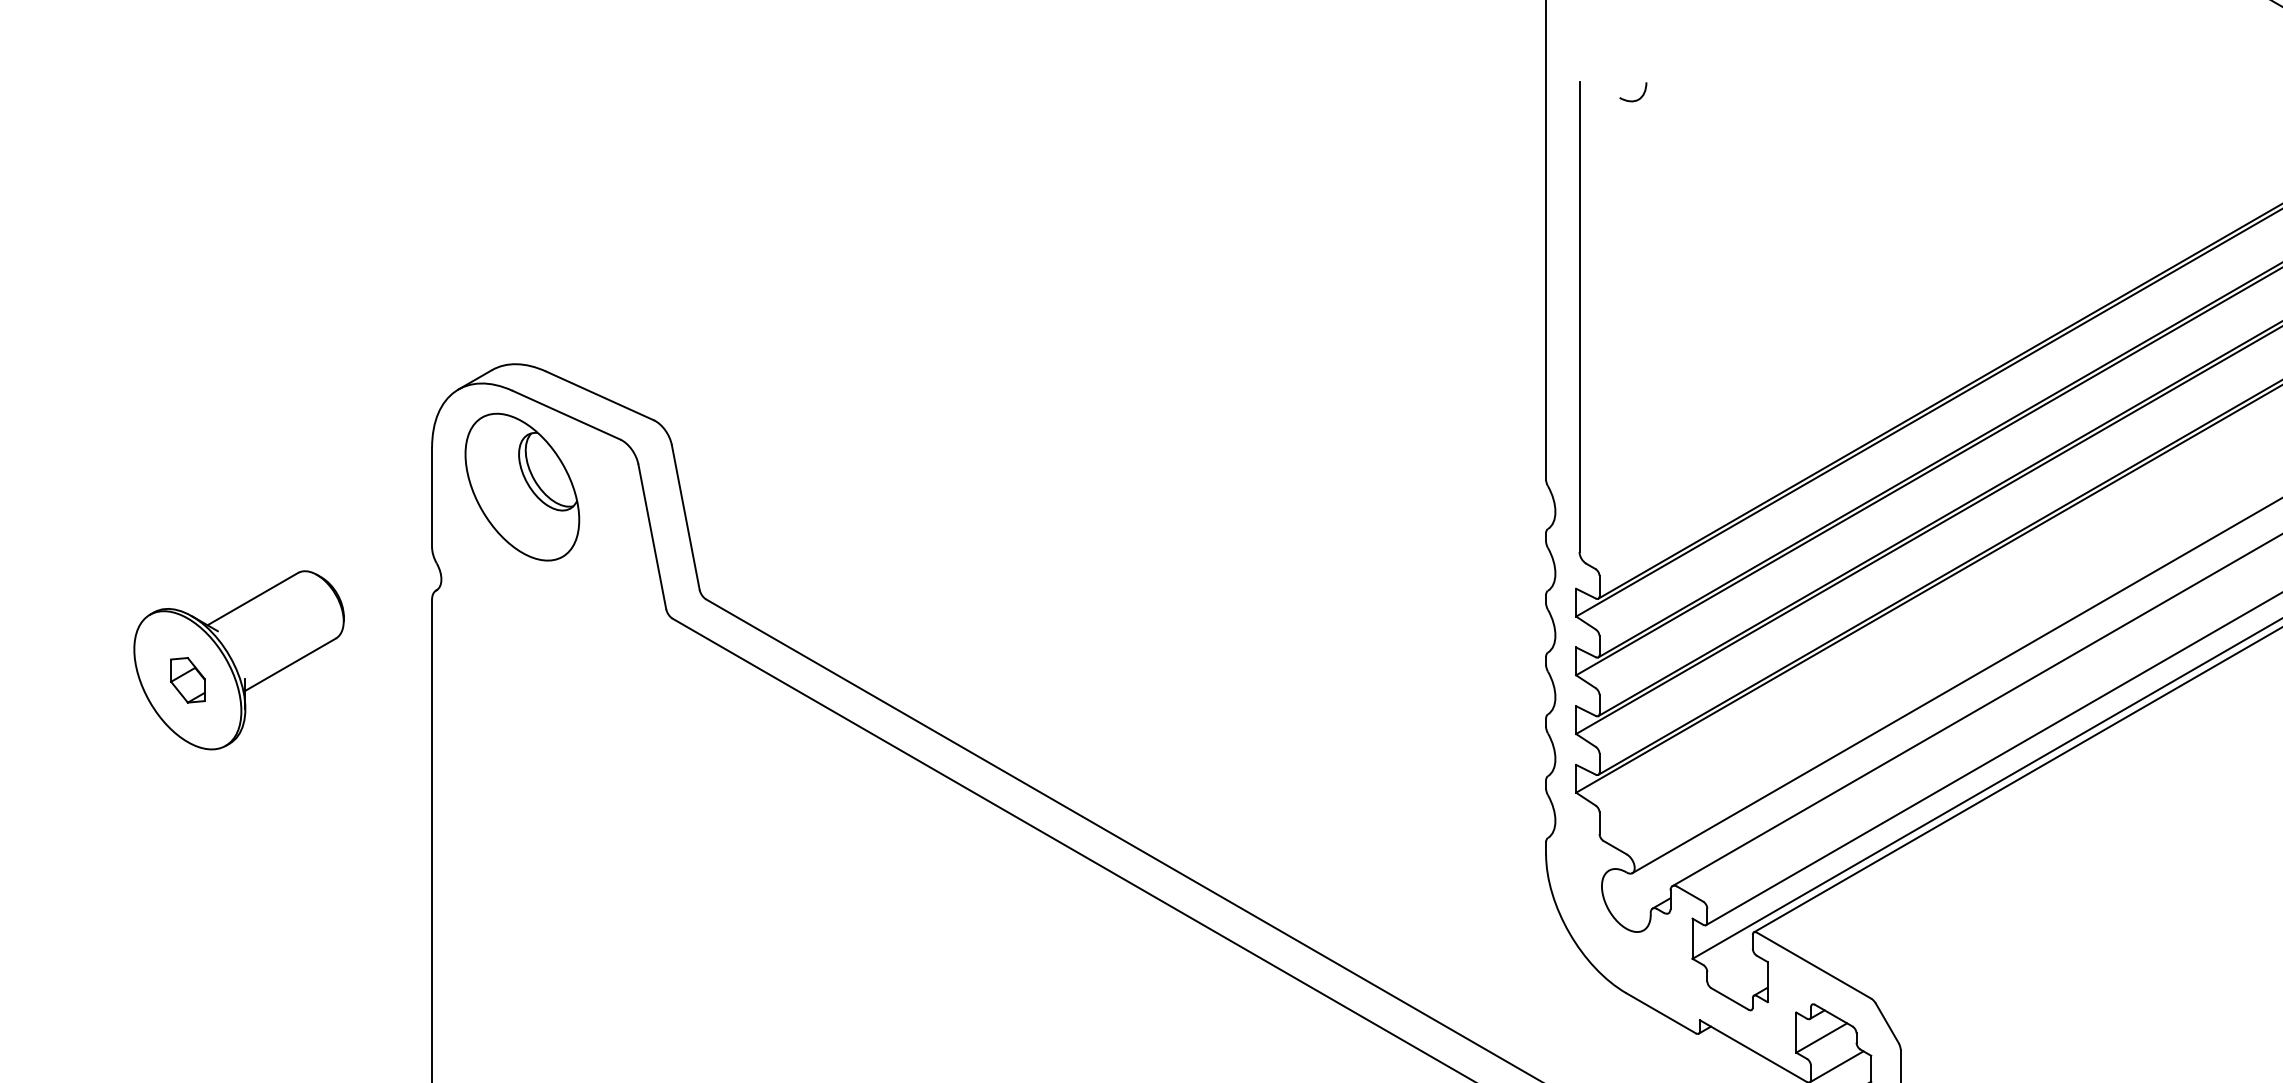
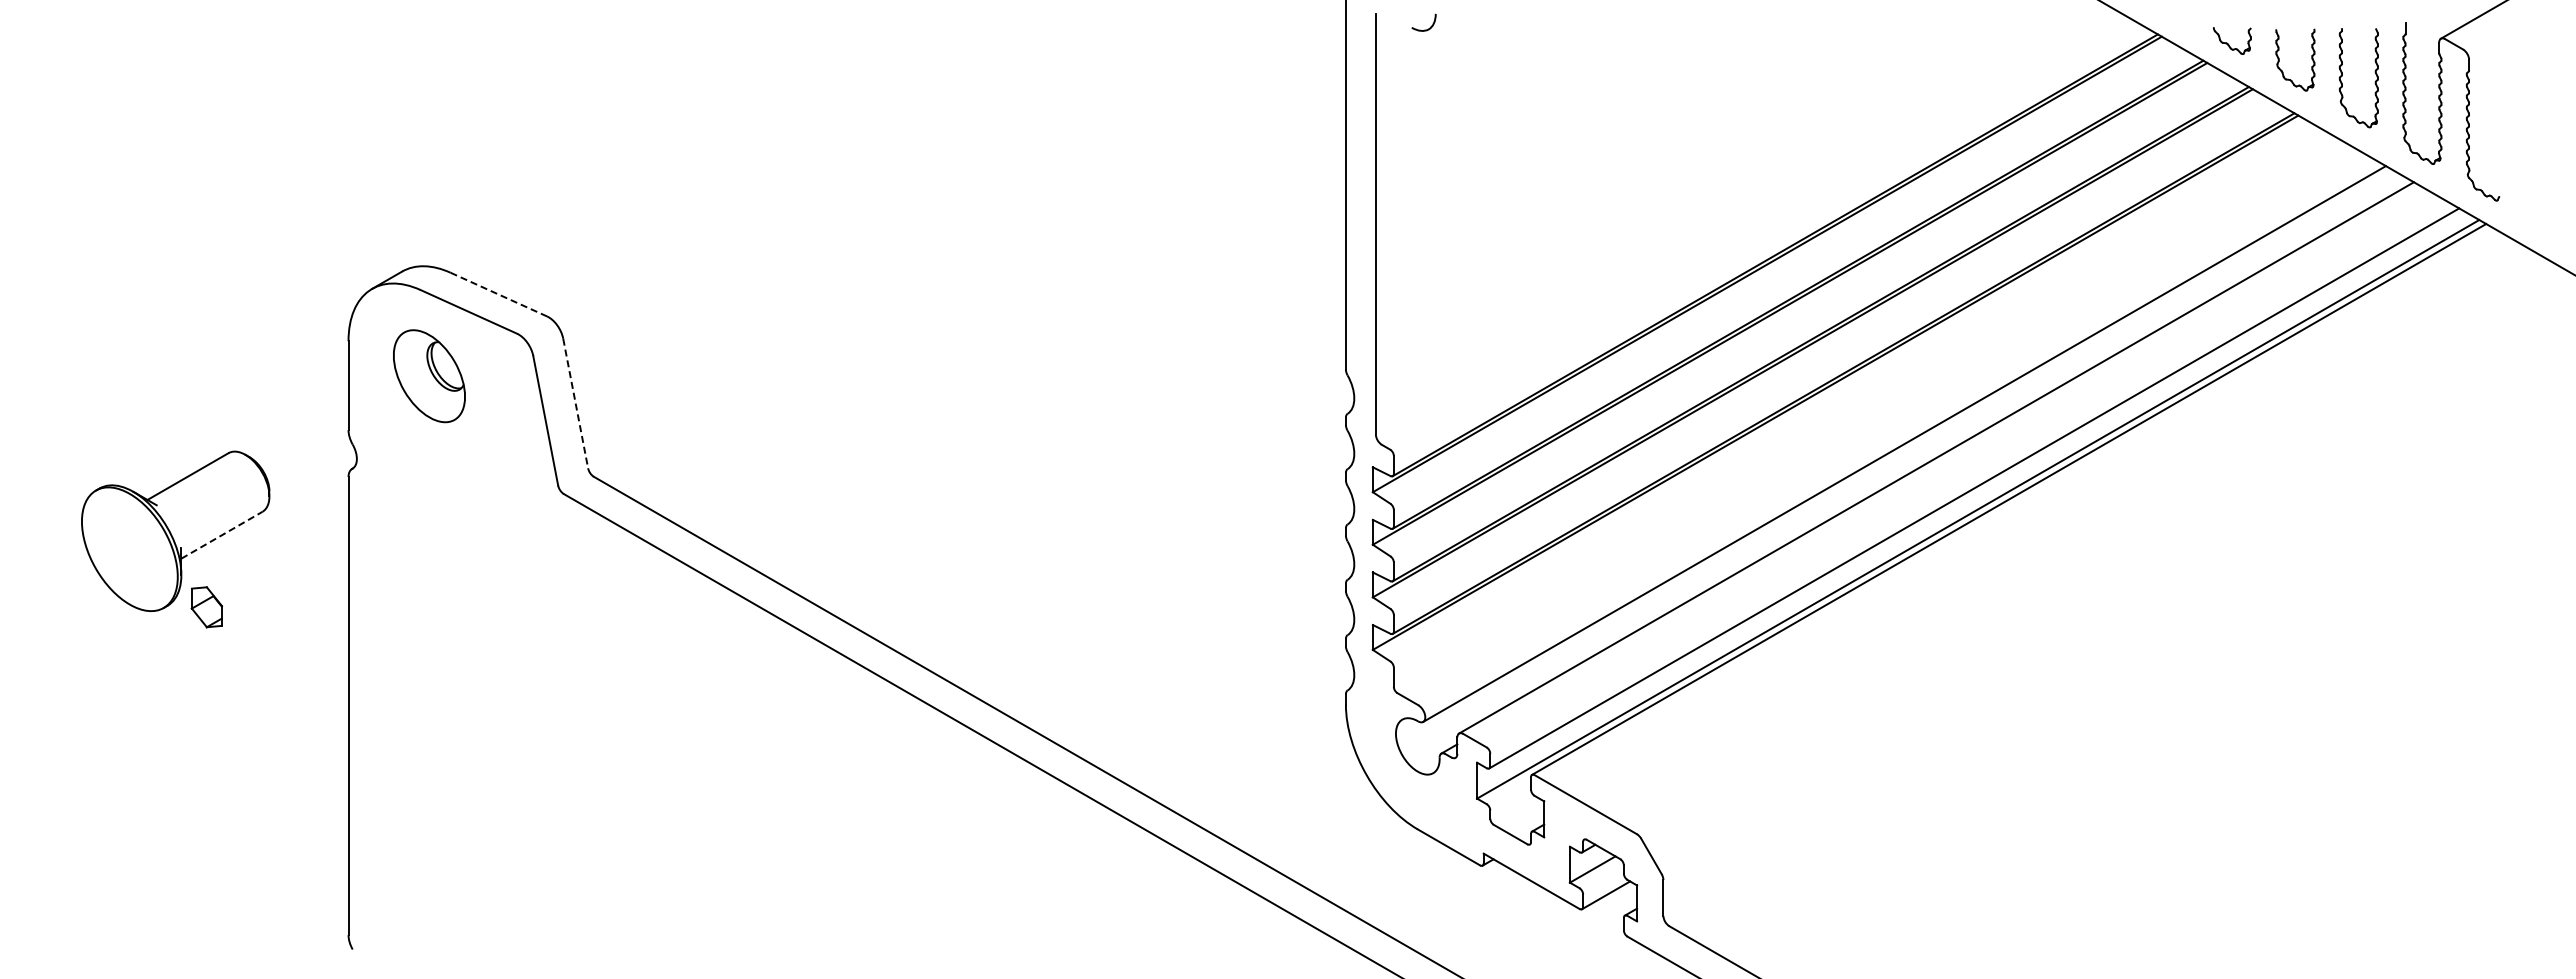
line: (599, 395) -> (498, 294), solid -> dashed
part: (522, 486) -> (429, 375), size x0.7
line: (685, 517) -> (575, 403), solid -> dashed
line: (290, 664) -> (221, 535), solid -> dashed
part: (187, 680) -> (206, 607), moved

